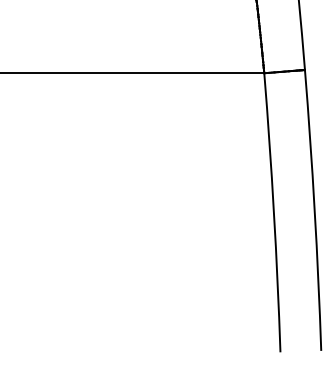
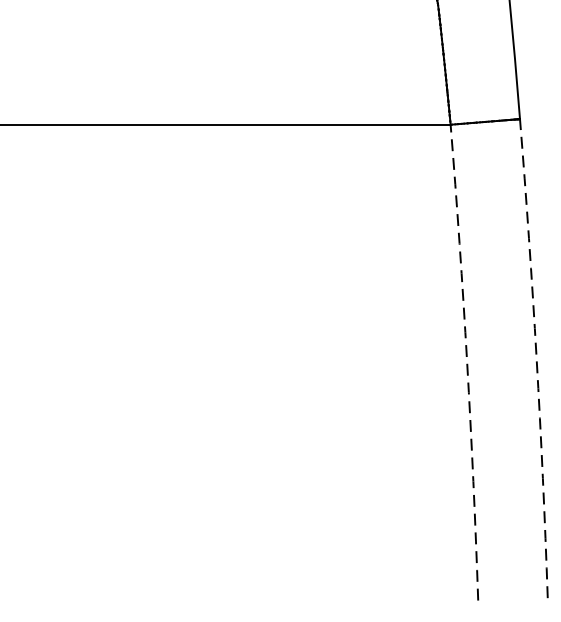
arc: (314, 210) -> (536, 358), solid -> dashed
arc: (273, 212) -> (466, 362), solid -> dashed

